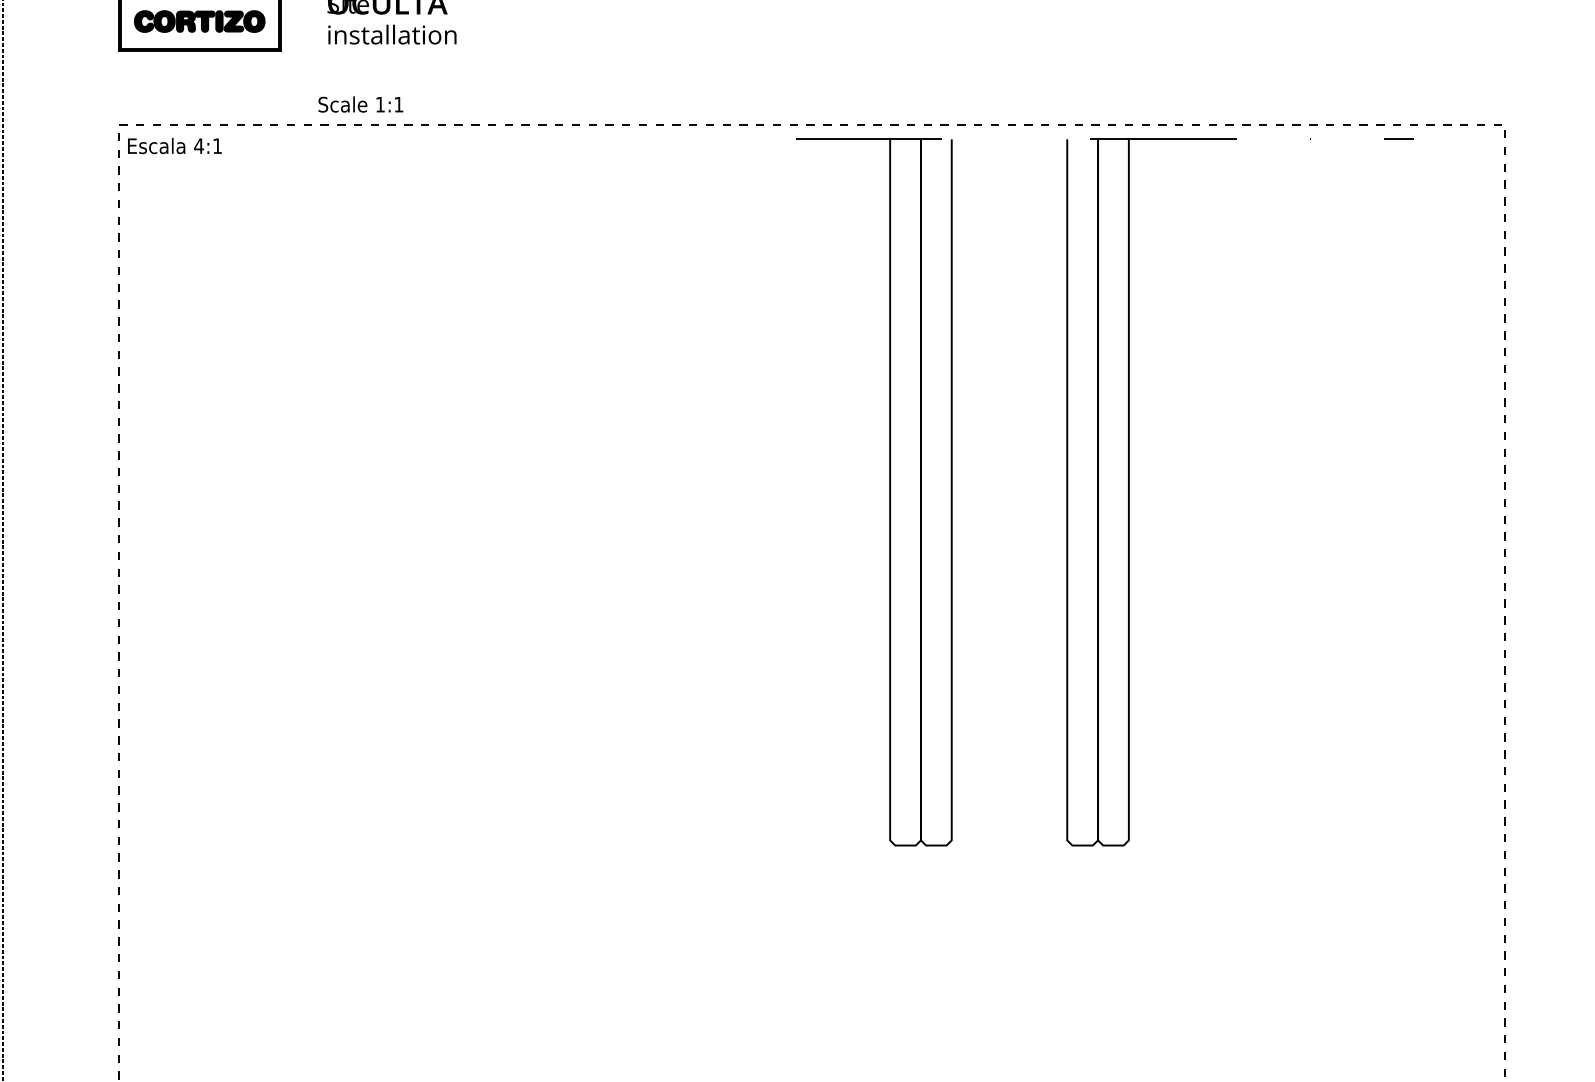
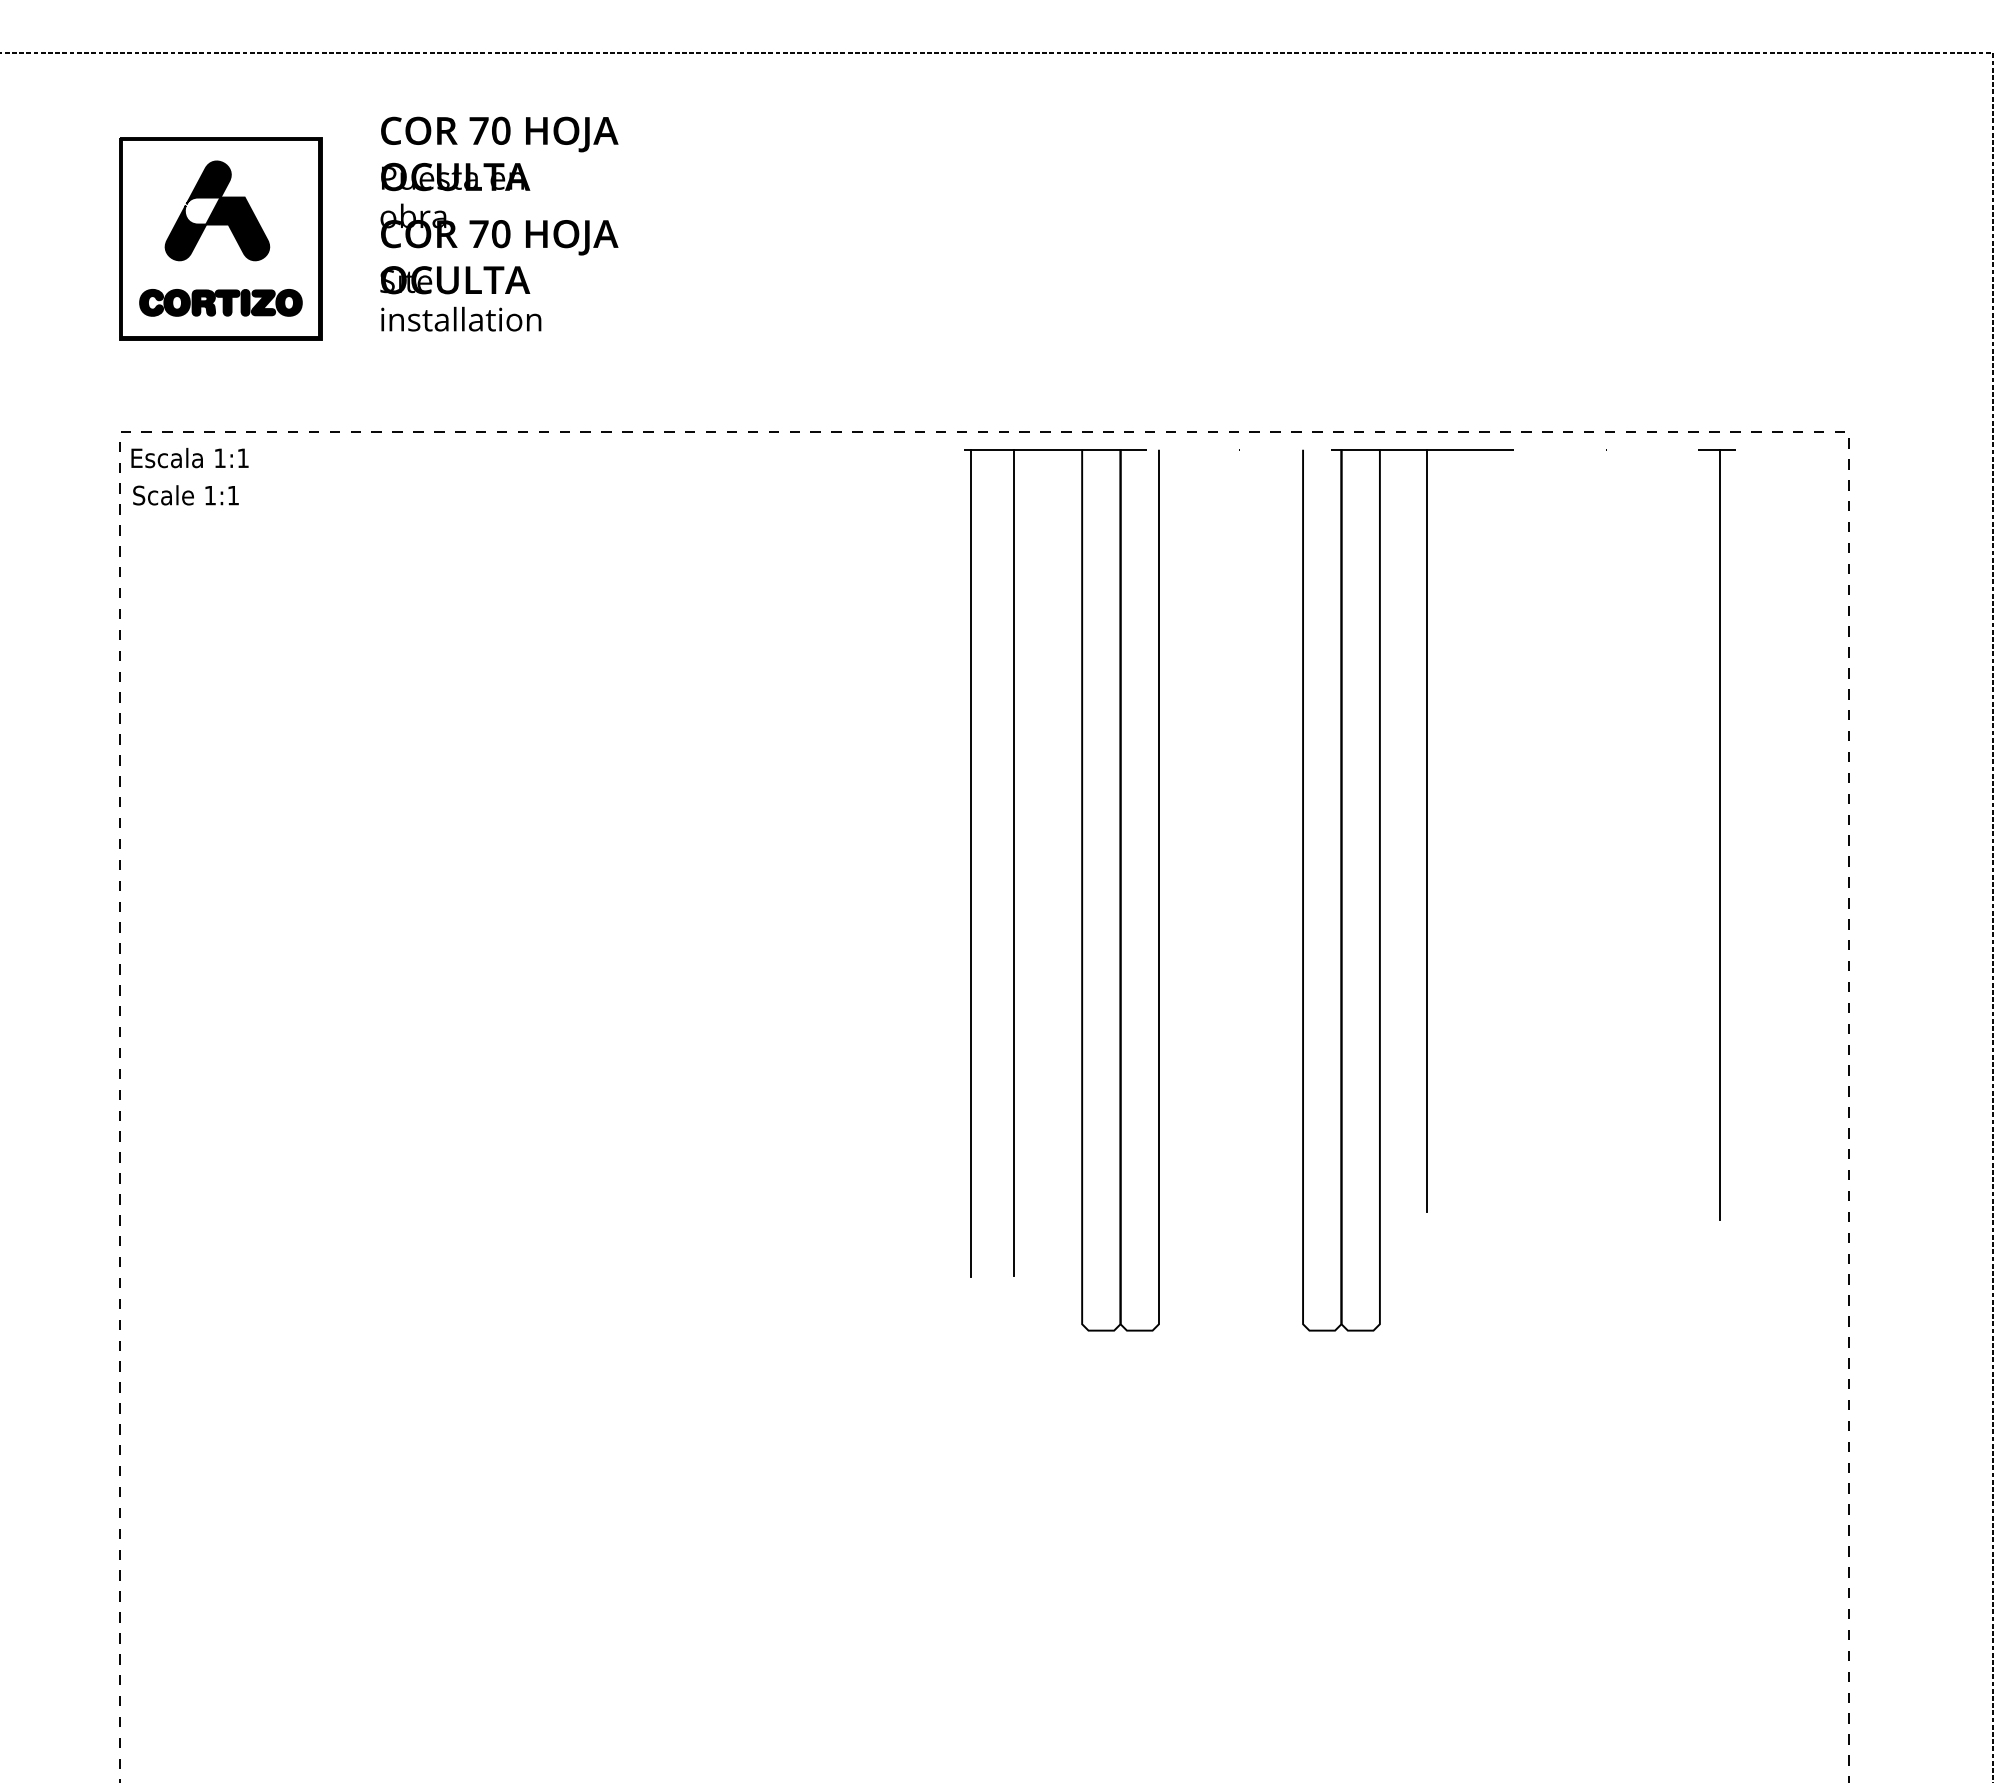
text: (360, 104) -> (185, 495), moved
text: (198, 145) -> (219, 457), 4:1 -> 1:1
line: (1167, 444) -> (1427, 830), added
line: (1401, 447) -> (1719, 834), added
line: (800, 470) -> (970, 862), added
line: (835, 470) -> (1013, 862), added

